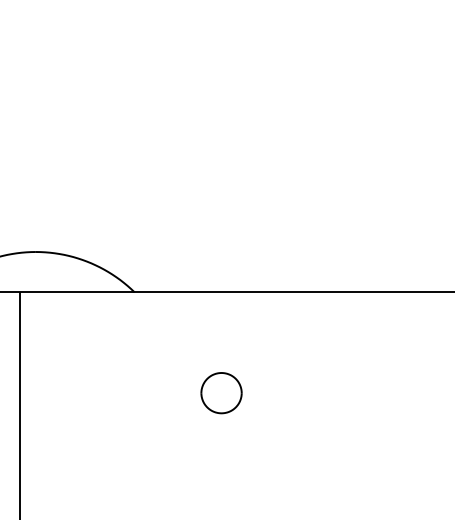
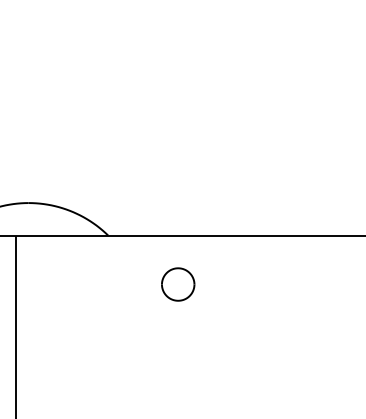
part: (221, 393) -> (178, 284), moved

